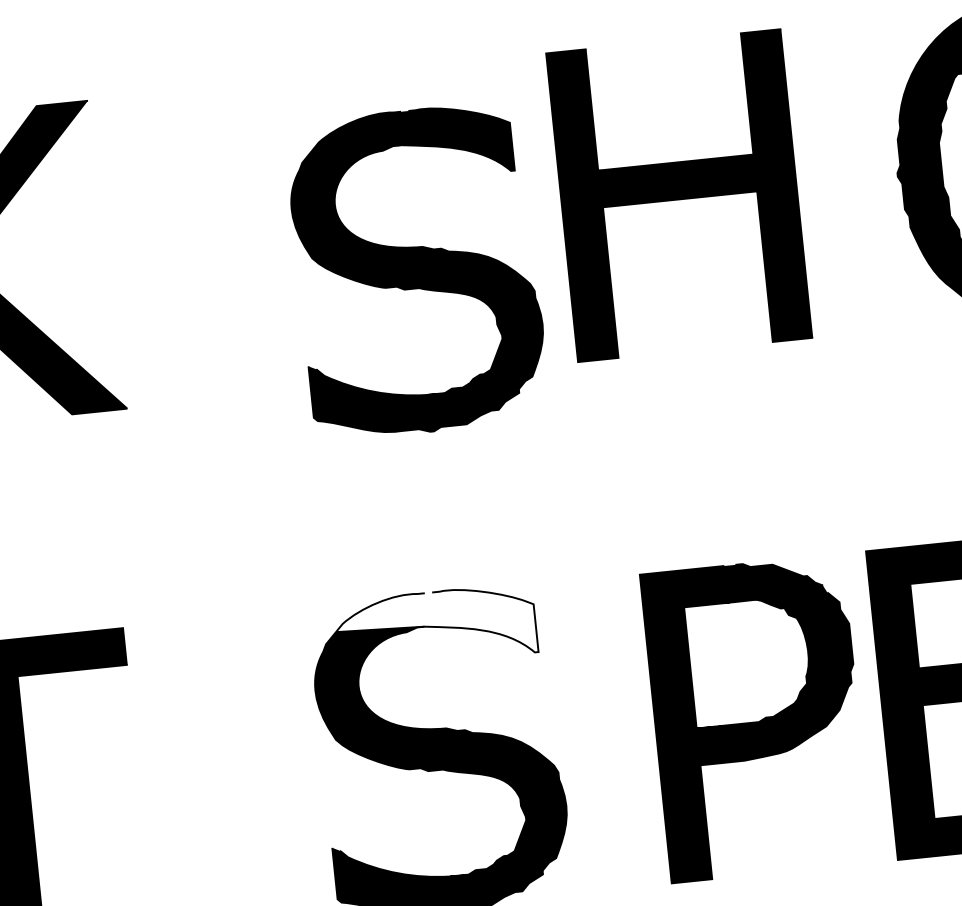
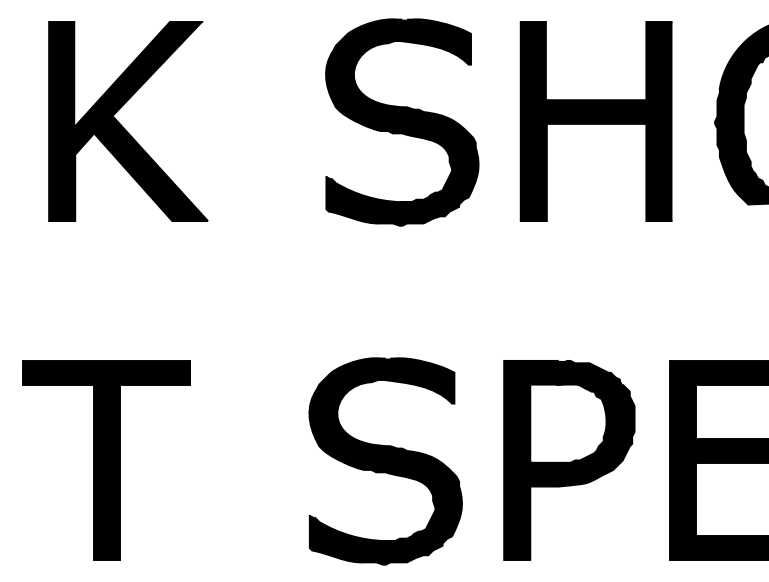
part: (677, 195) -> (595, 121), moved
part: (417, 271) -> (402, 122), moved
fill: (435, 626) -> (390, 380), added
part: (757, 718) -> (569, 460), moved

